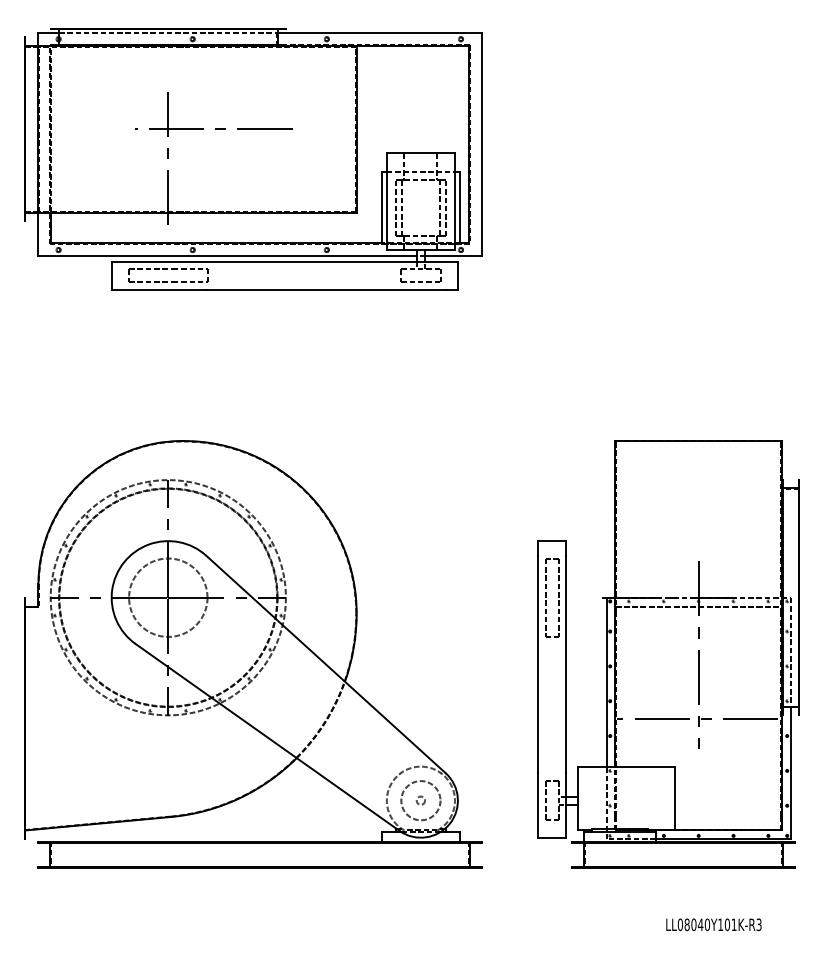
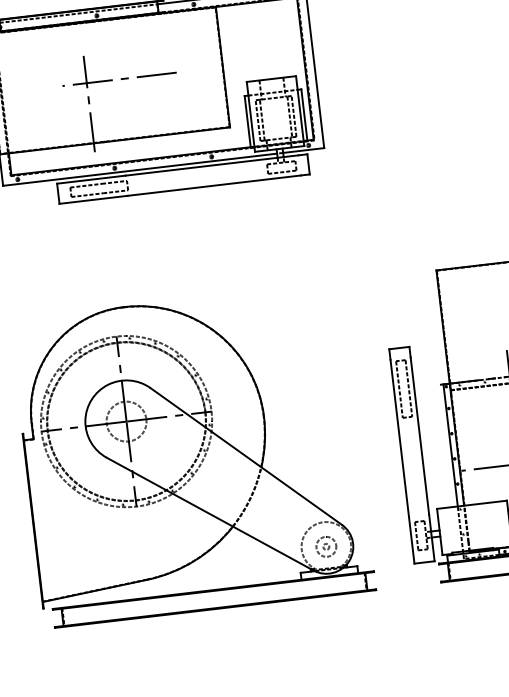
circle: (168, 597) -> (126, 421), size x0.7
circle: (420, 800) -> (326, 546), size x0.7

